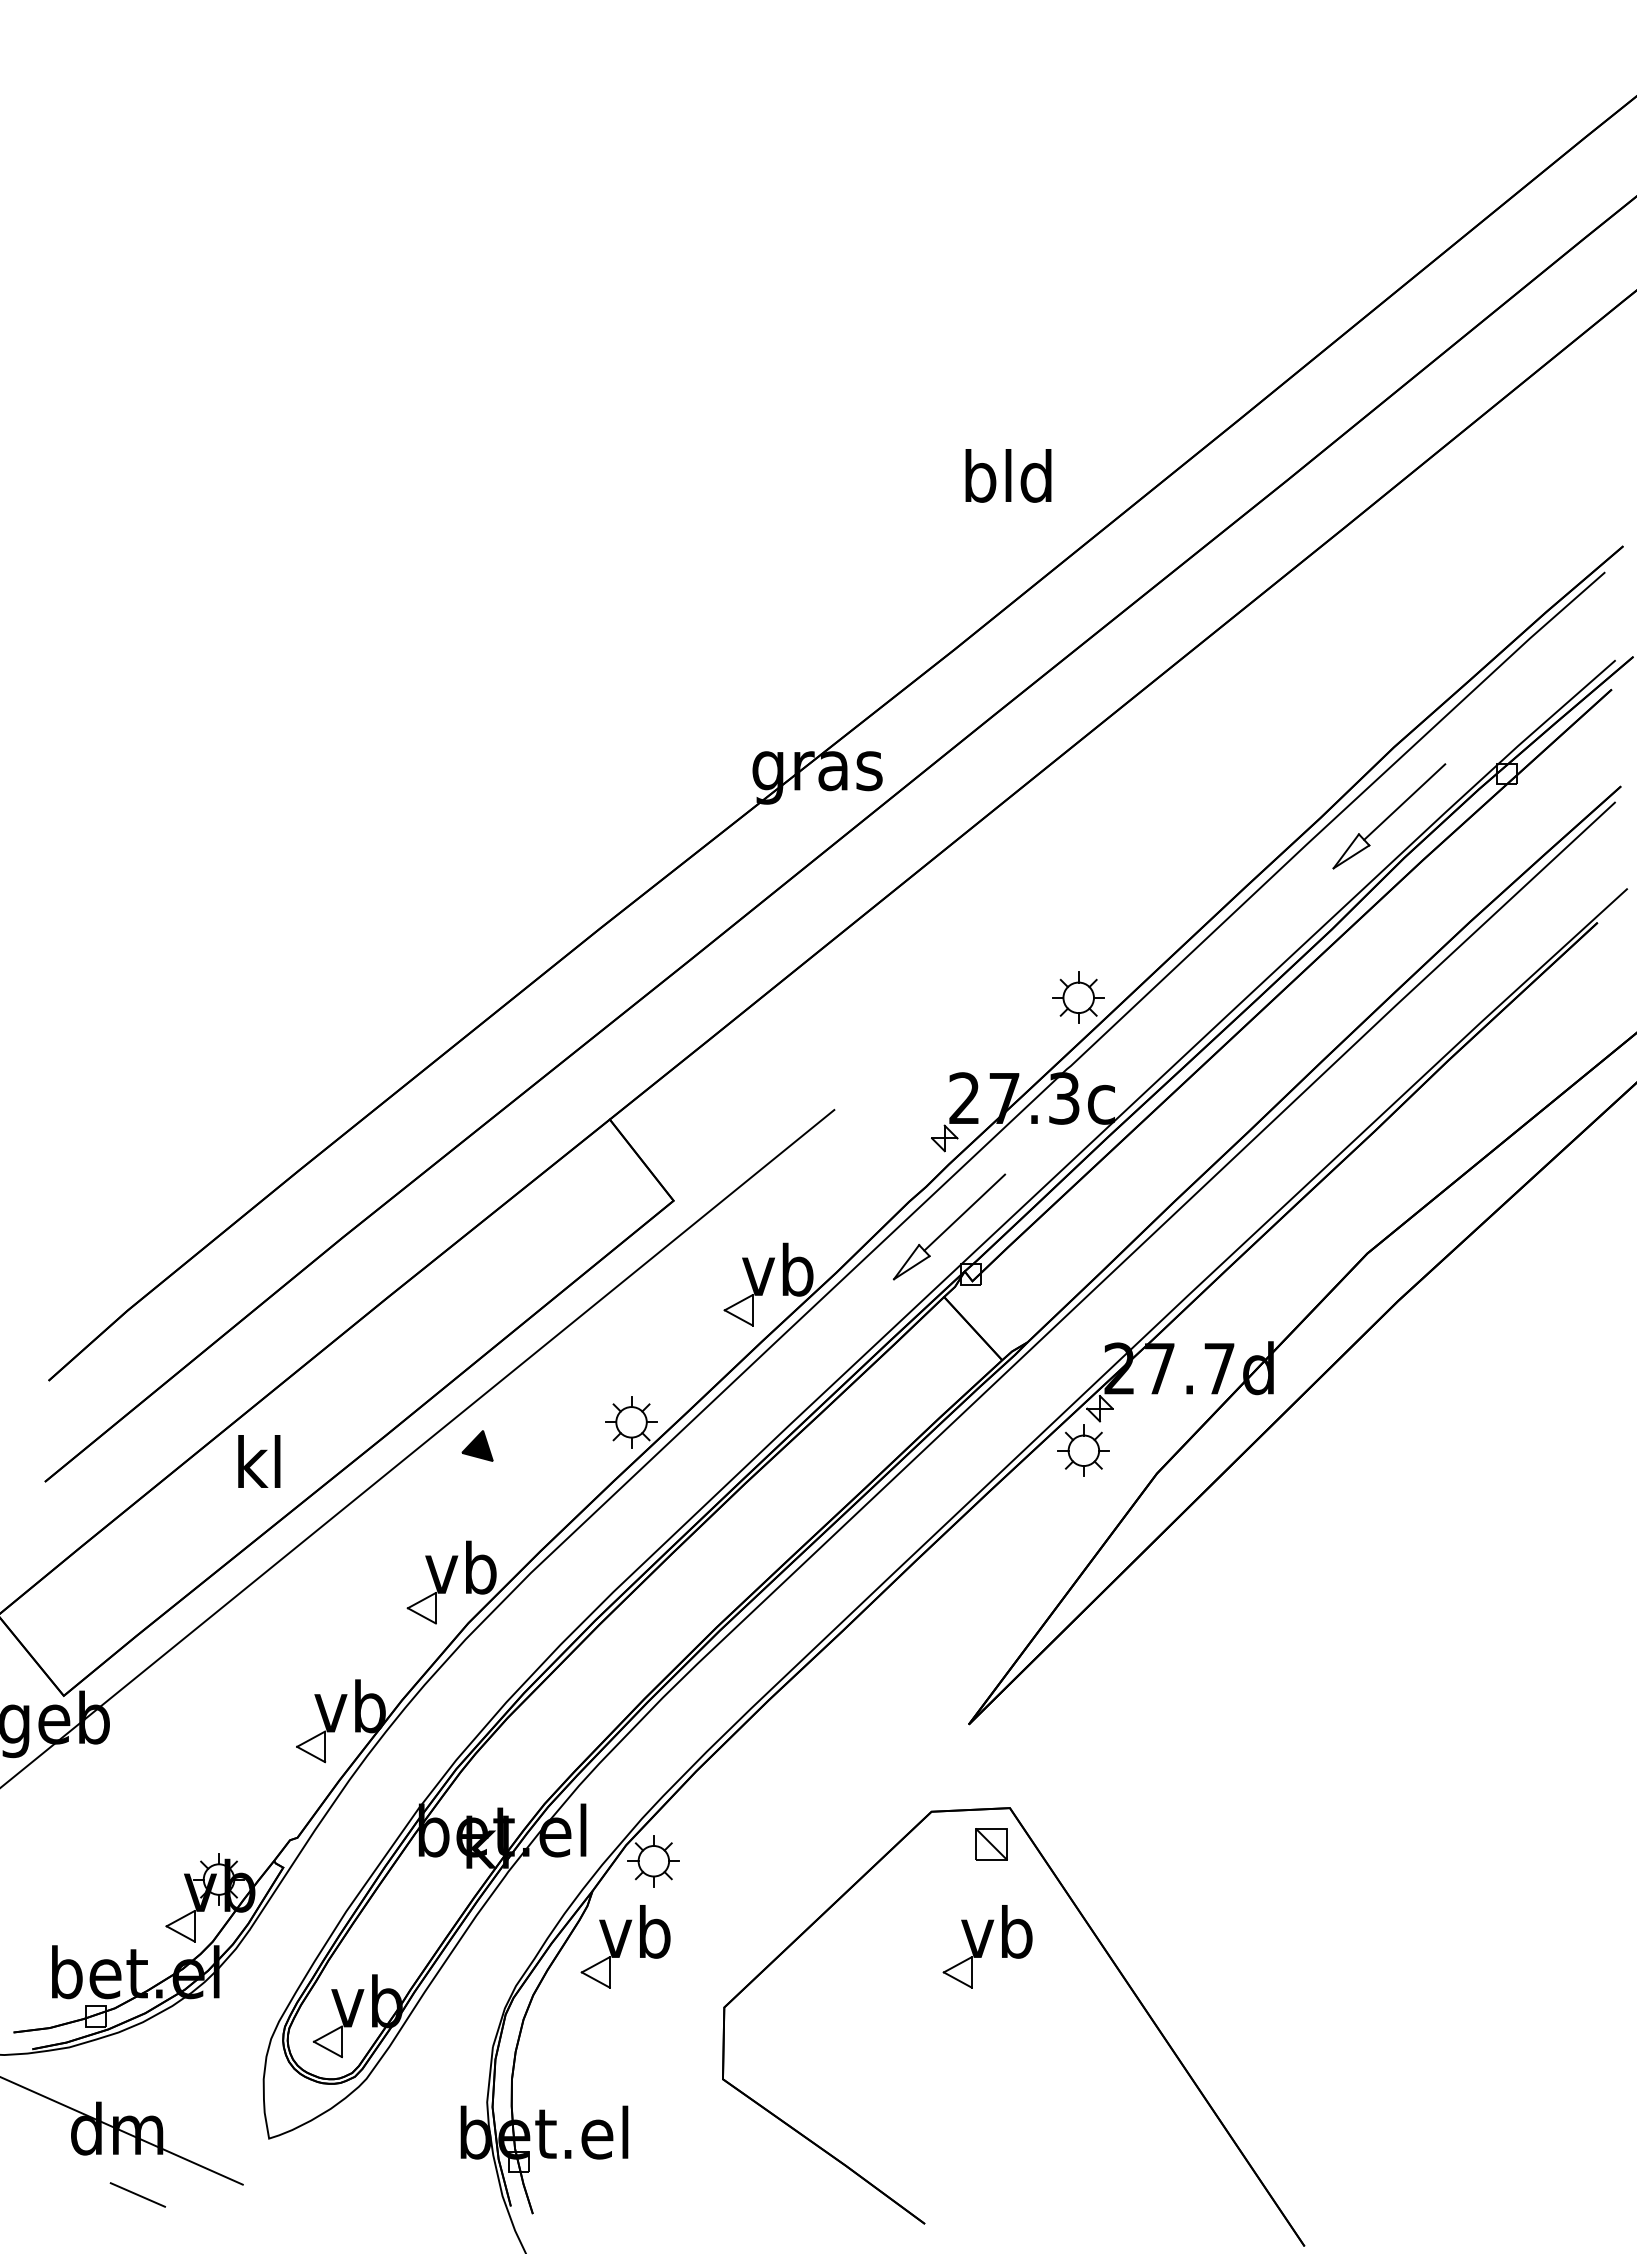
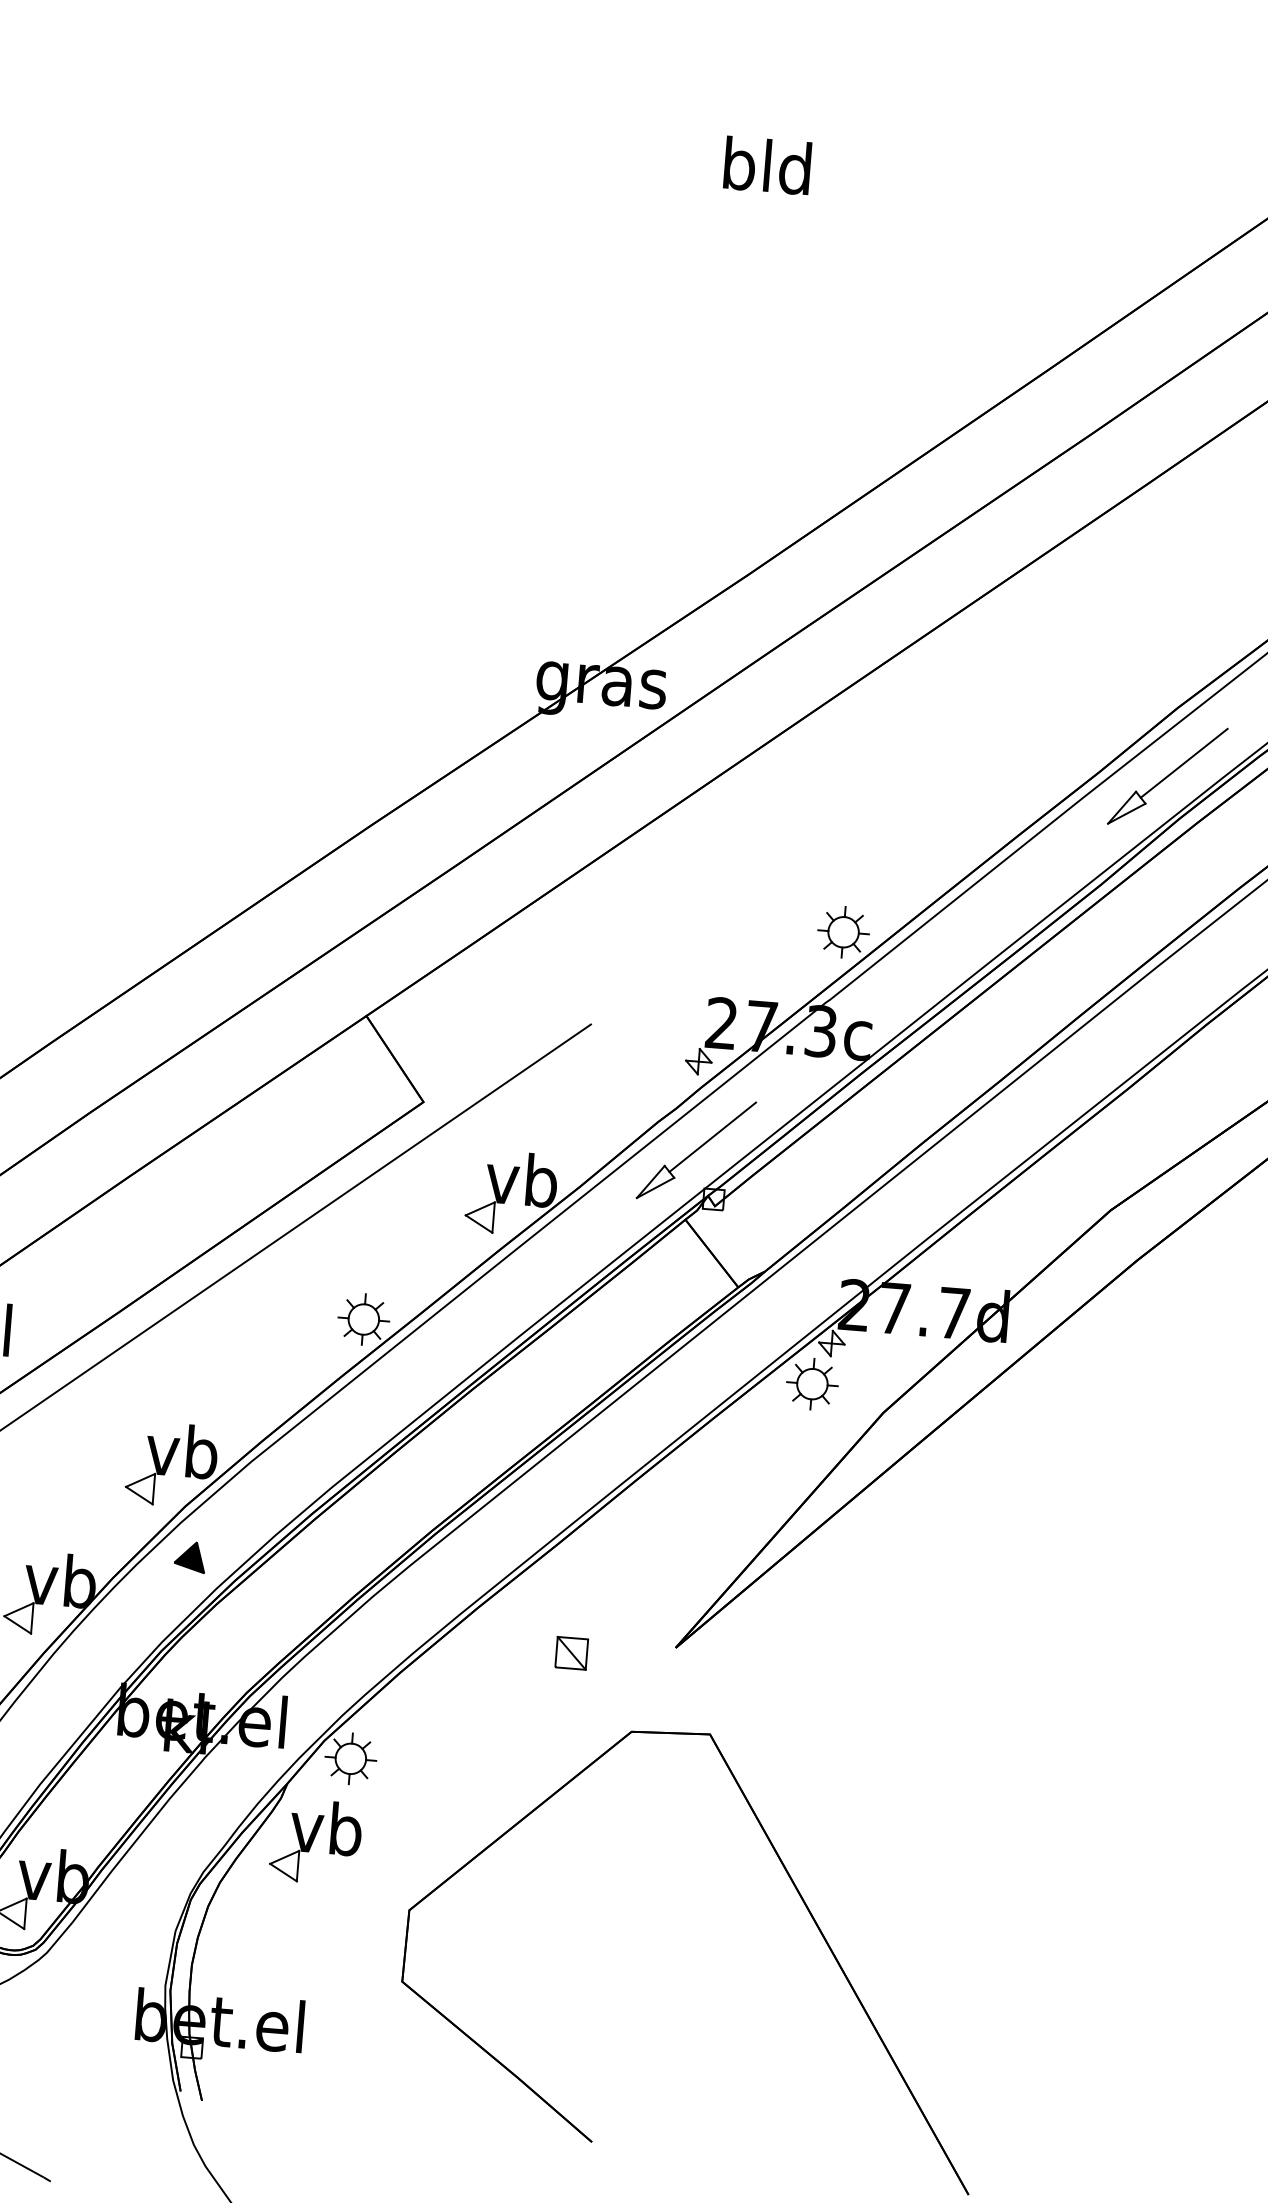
text: (1008, 475) -> (767, 165), moved
part: (477, 1445) -> (190, 1556), moved
part: (991, 1844) -> (571, 1653), moved
part: (987, 1946) -> (676, 1870), removed

